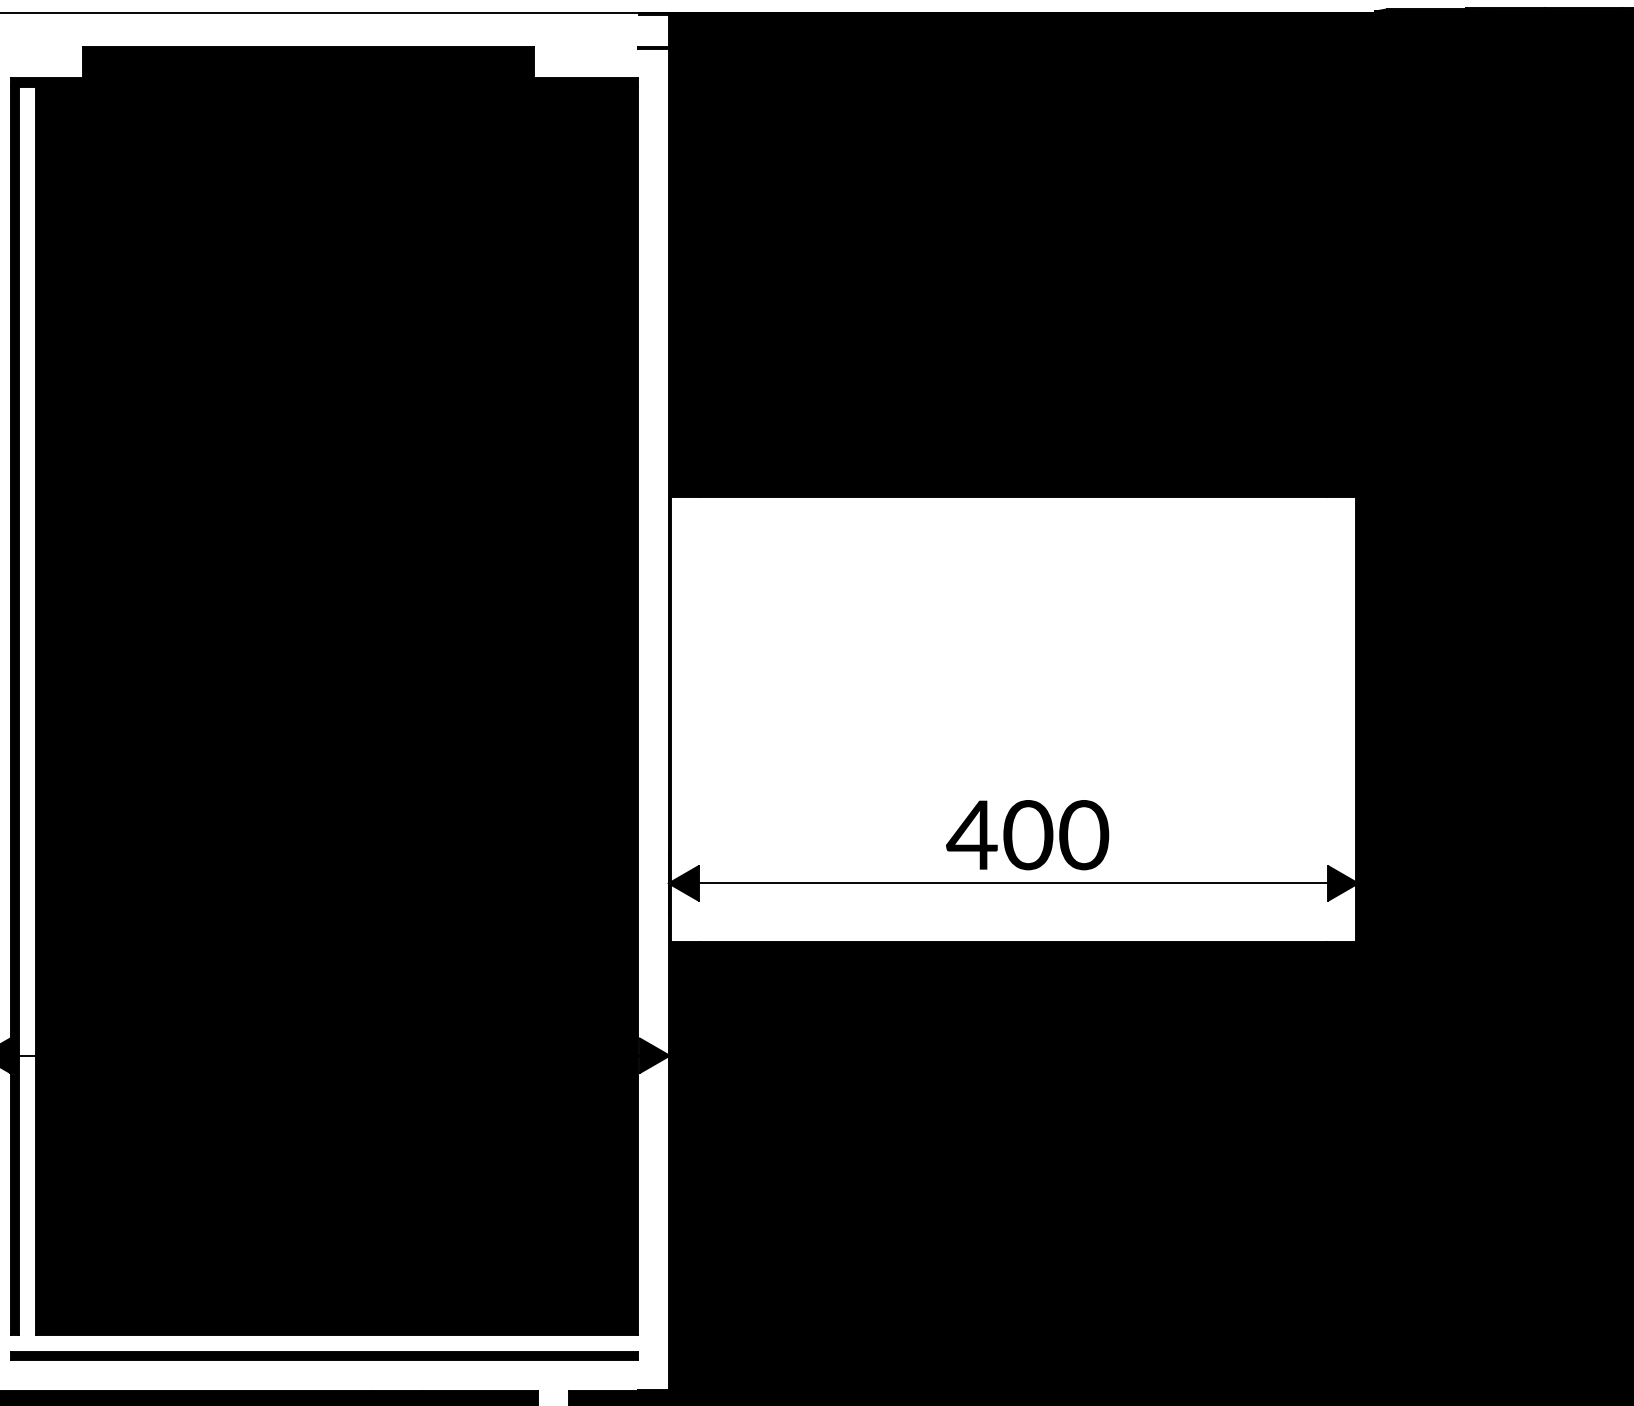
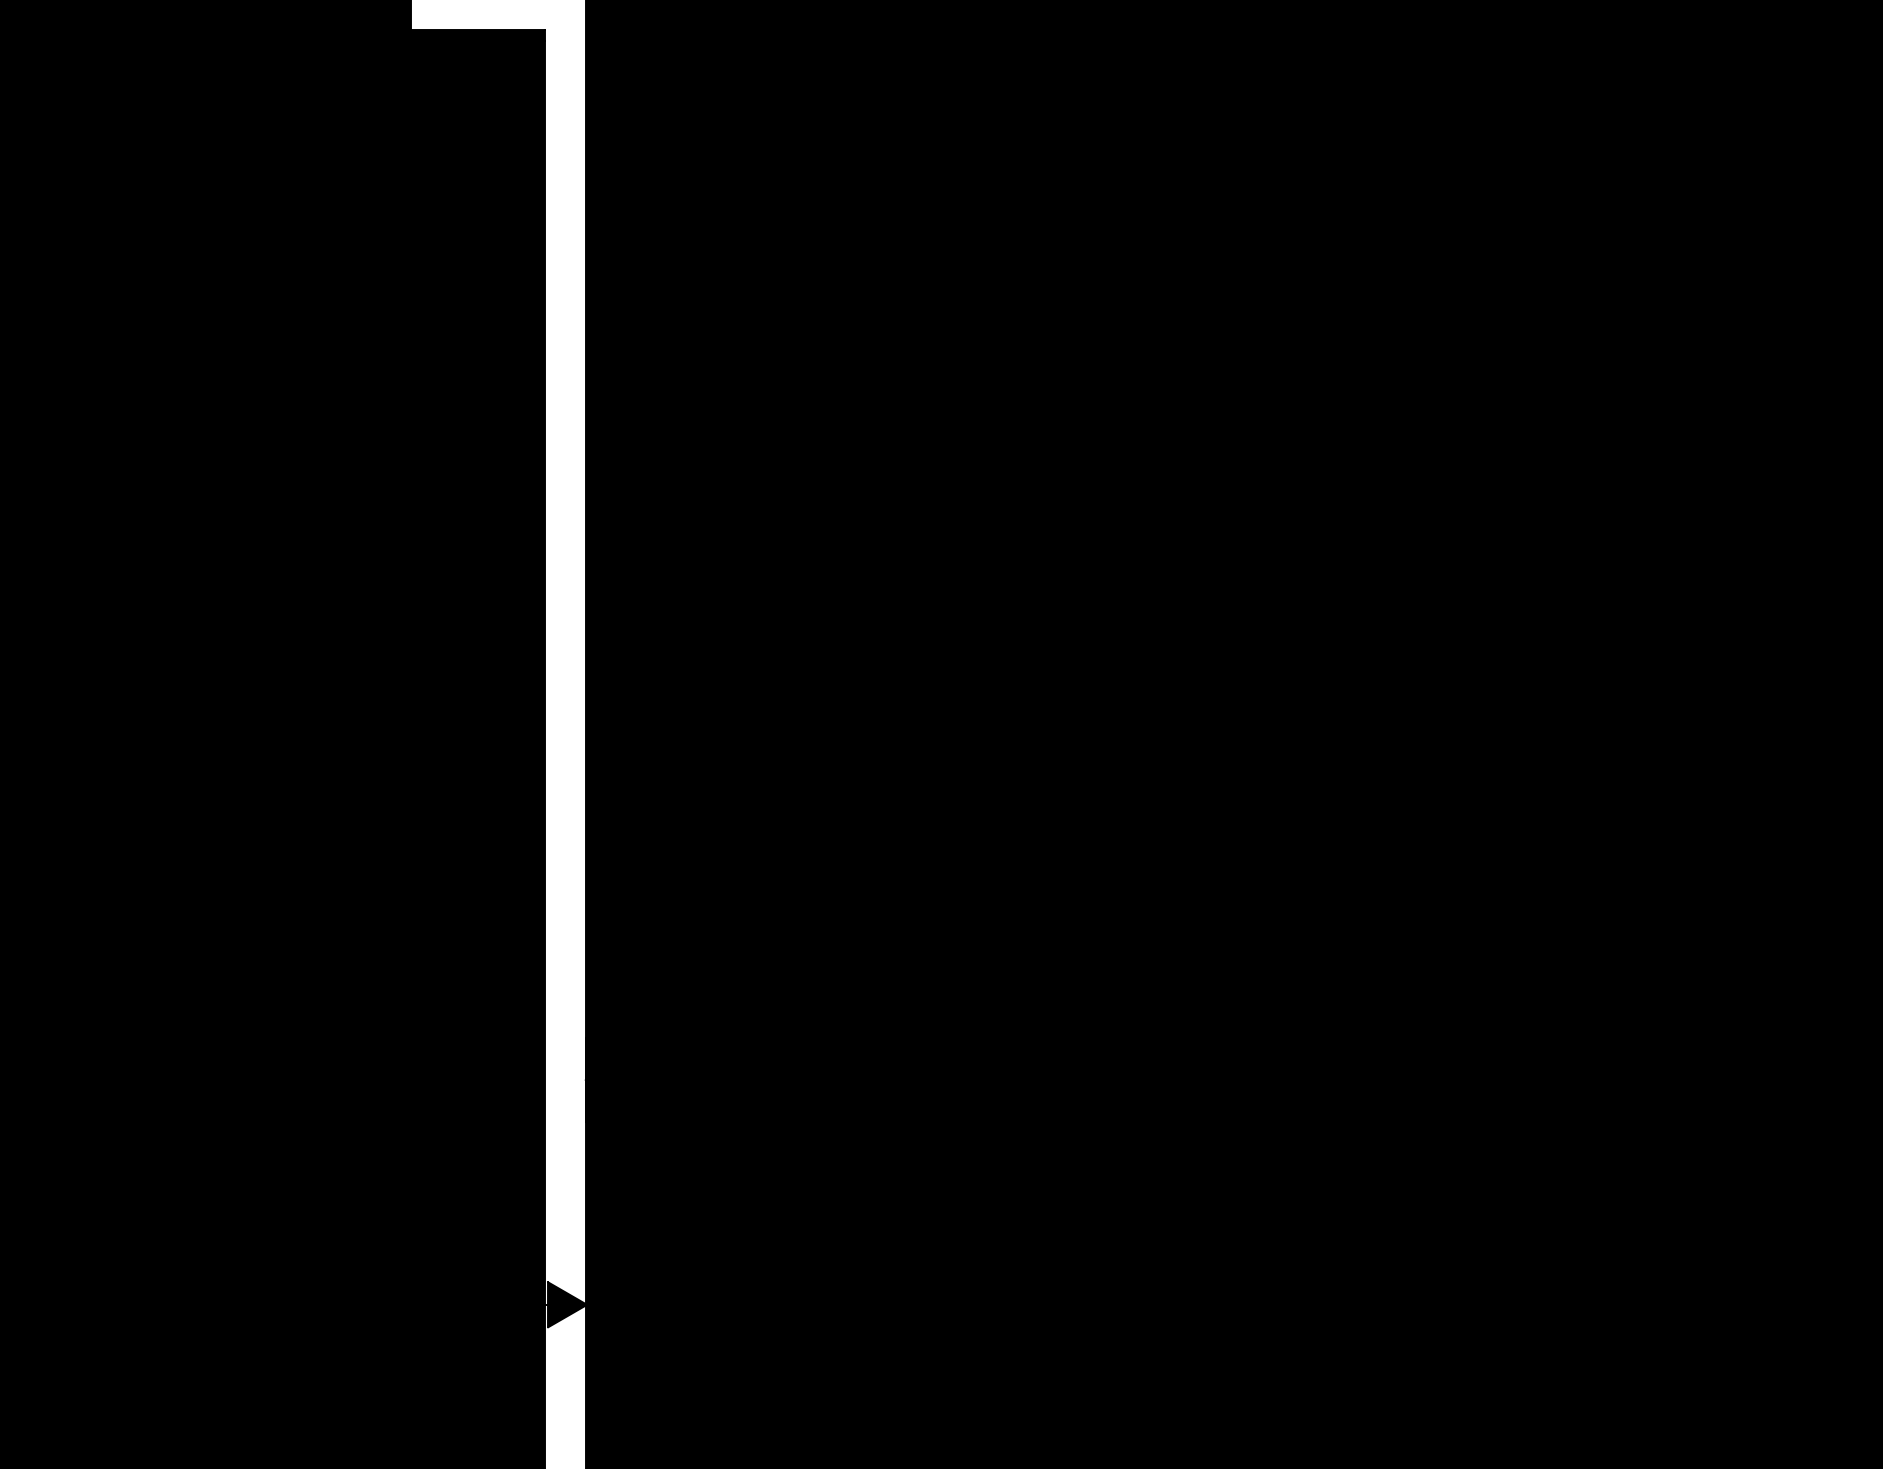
fill: (1013, 719) -> (1035, 866), added

